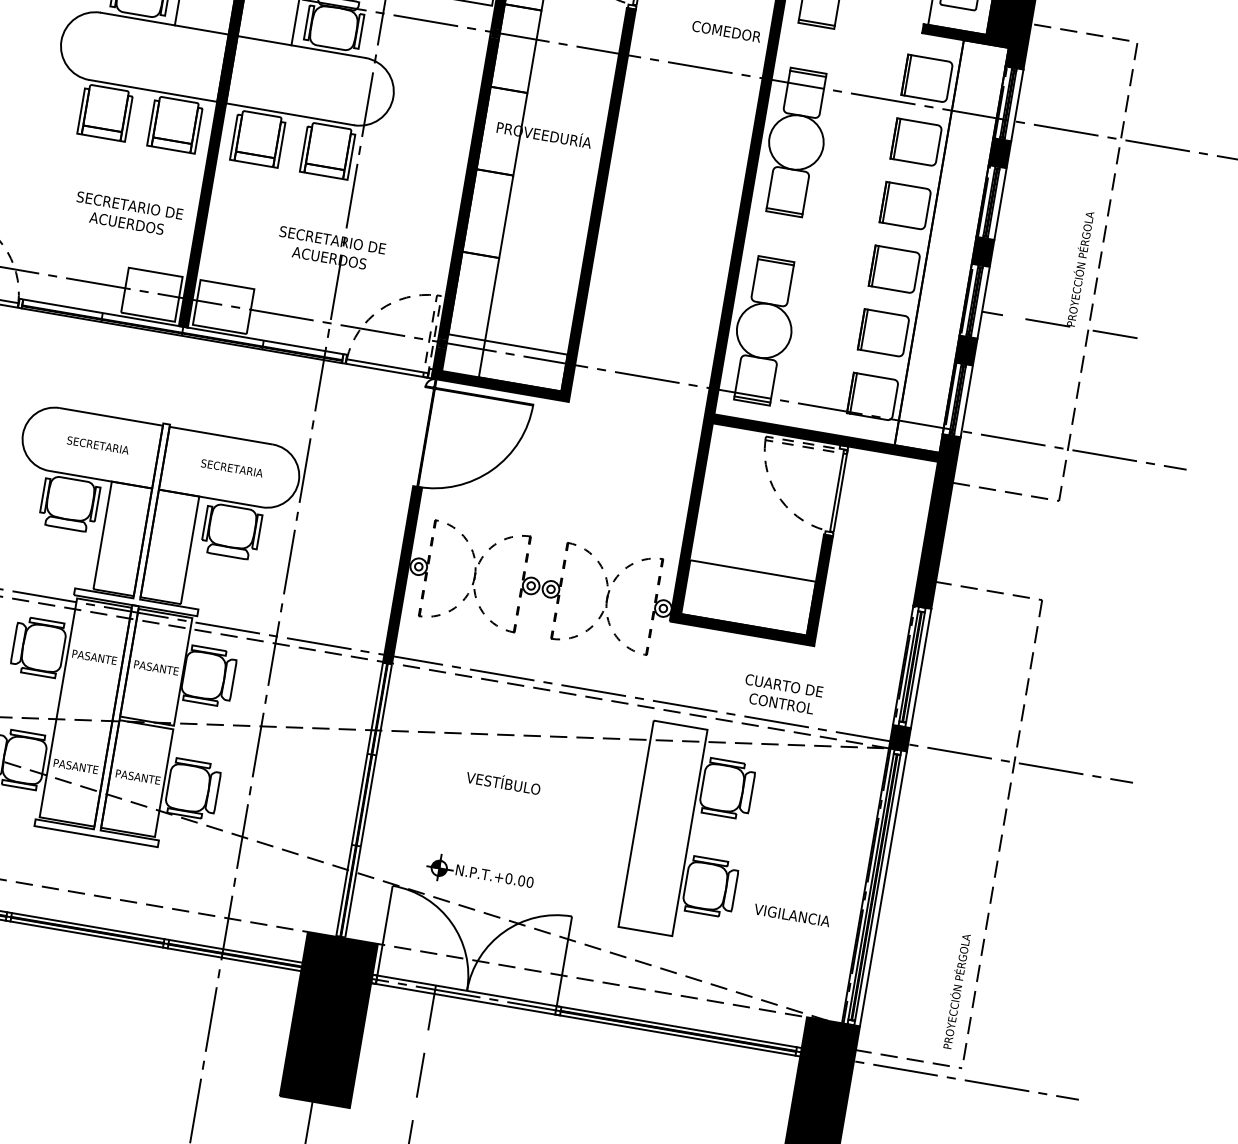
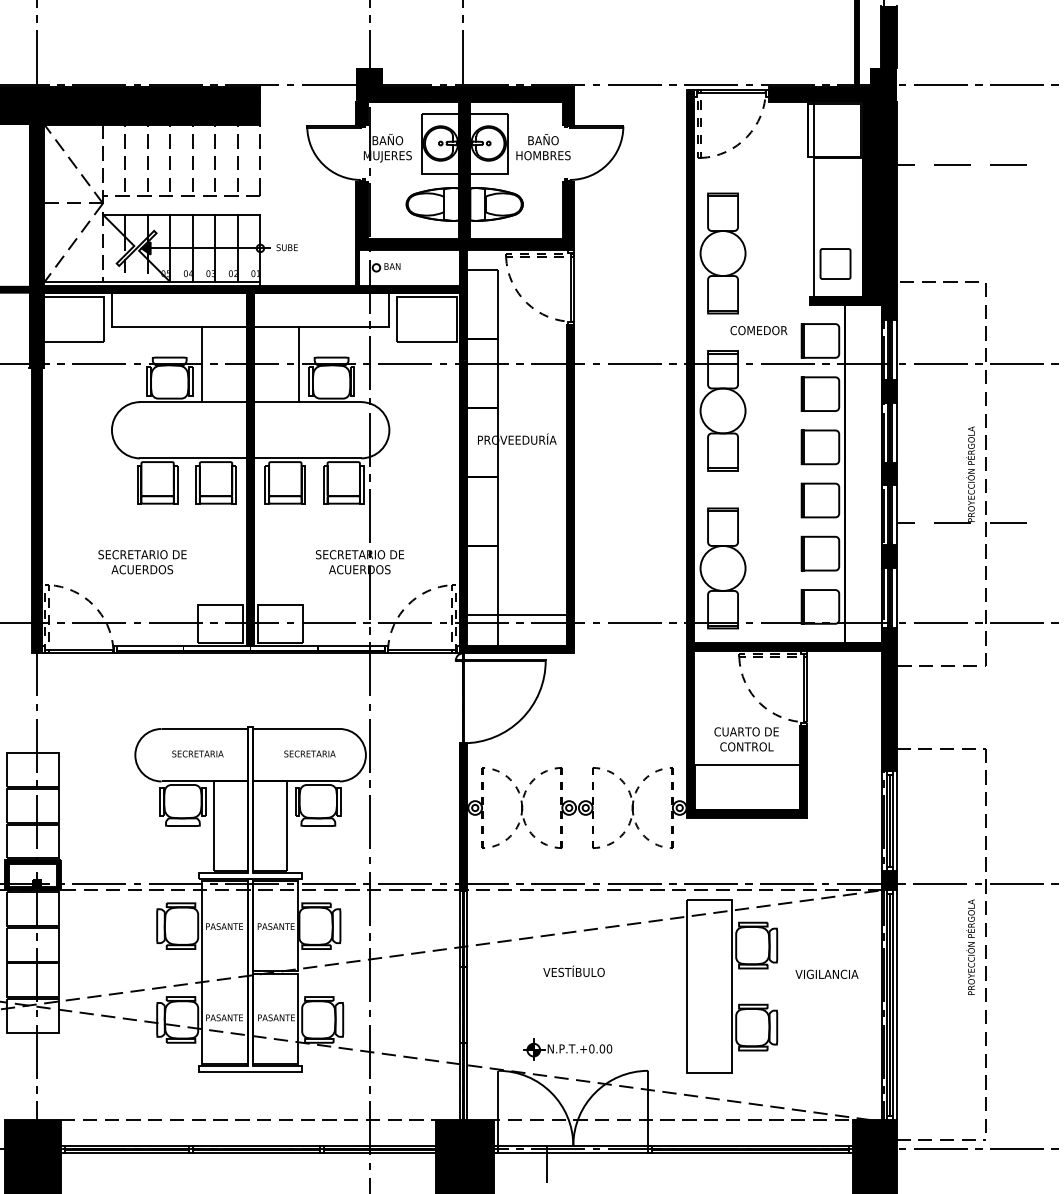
text: (726, 31) -> (758, 330), moved
text: (128, 214) -> (142, 562), moved
text: (782, 694) -> (746, 739), moved
text: (791, 914) -> (826, 973), moved
text: (956, 990) -> (970, 946), moved

